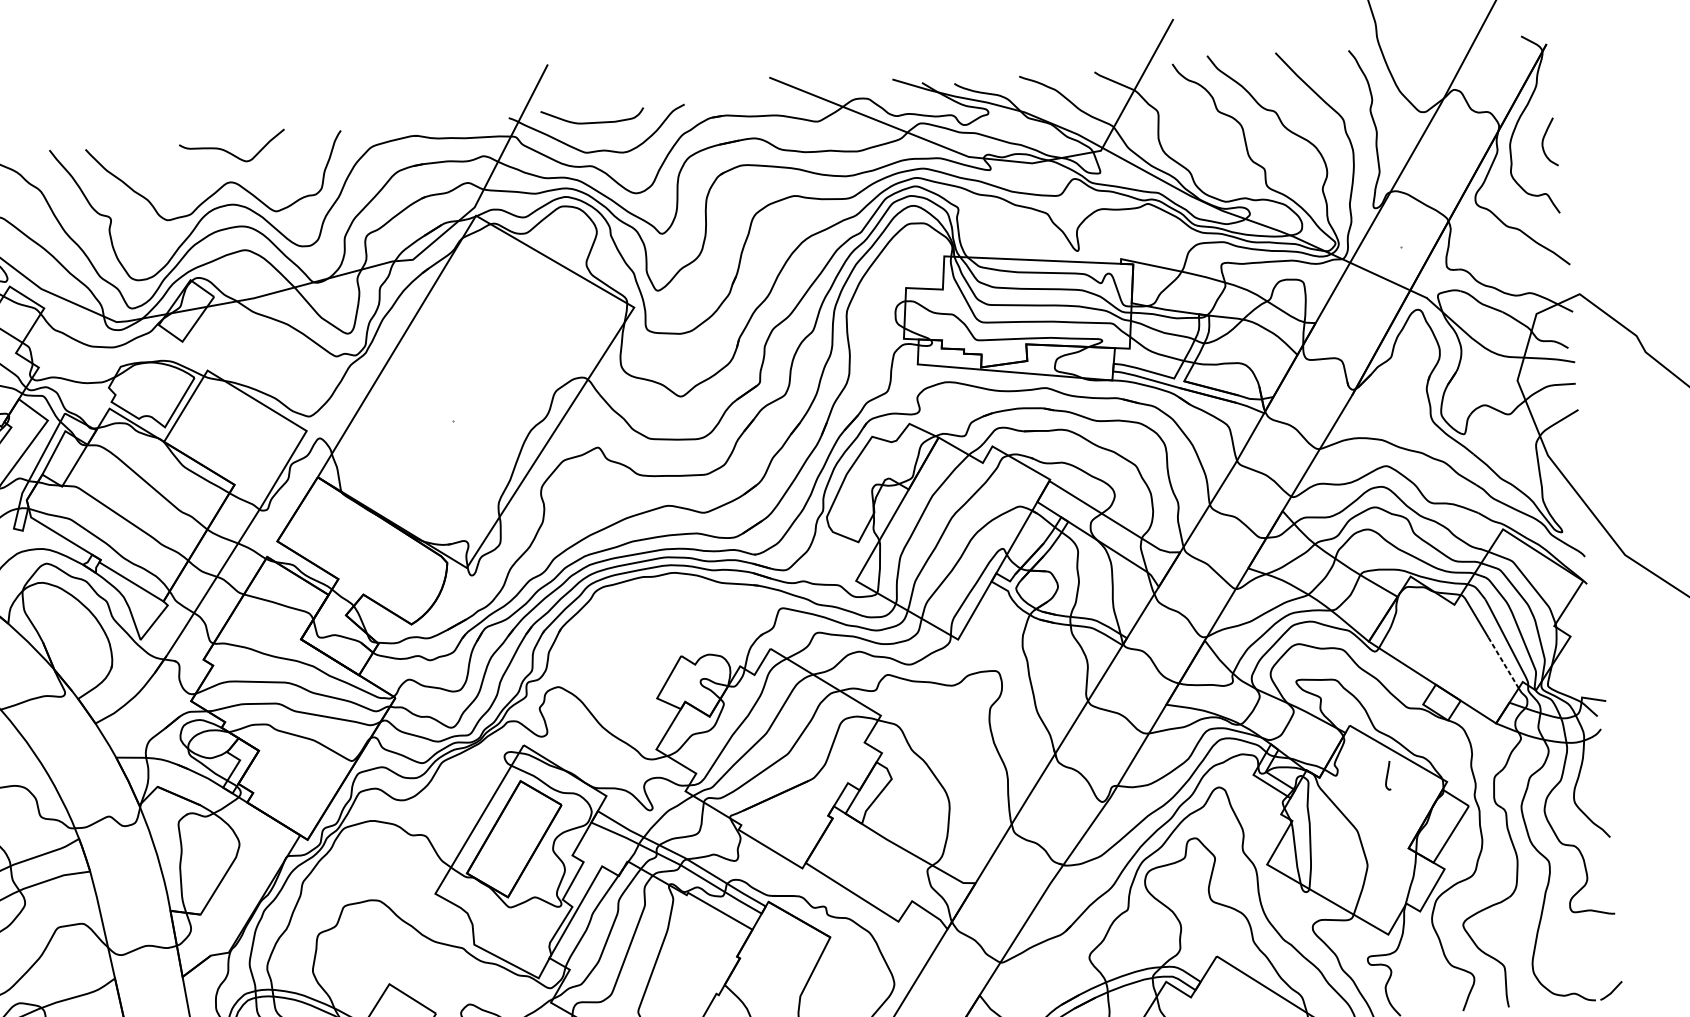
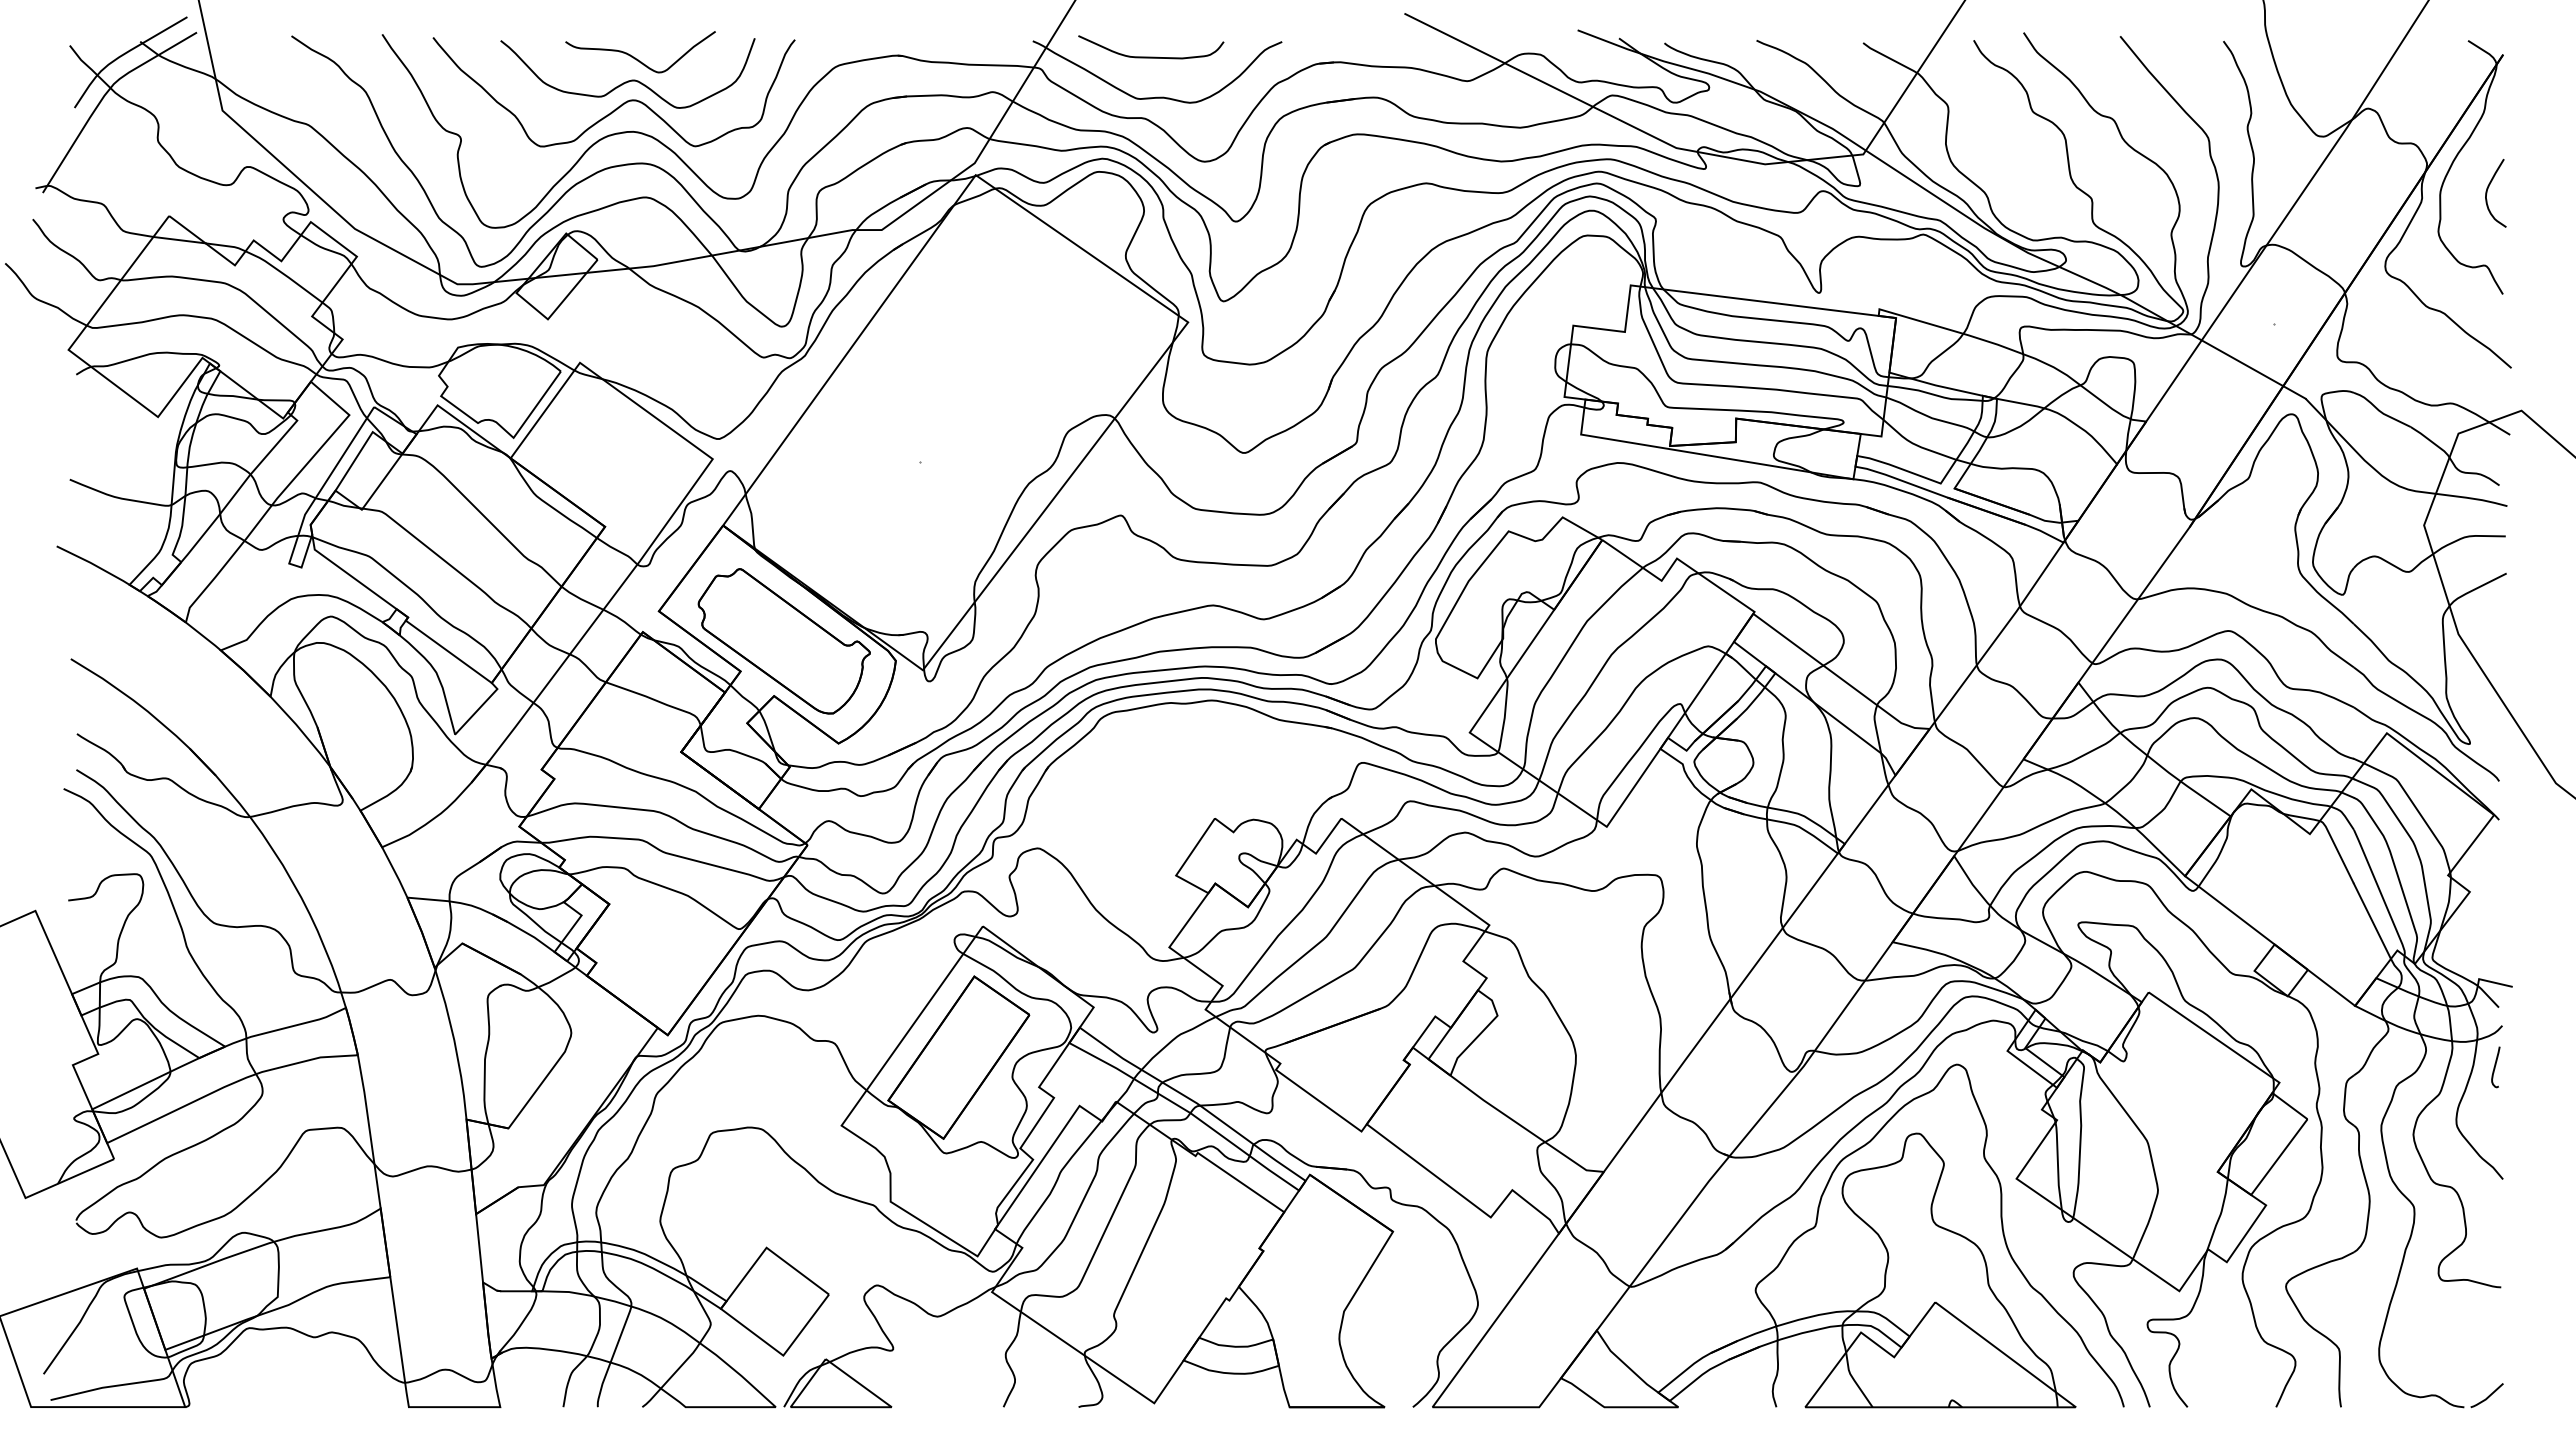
curve: (225, 168) -> (627, 80), added
part: (366, 555) -> (783, 641), added
line: (1503, 662) -> (2372, 921), dashed -> solid
curve: (1387, 775) -> (2495, 1067), moved

